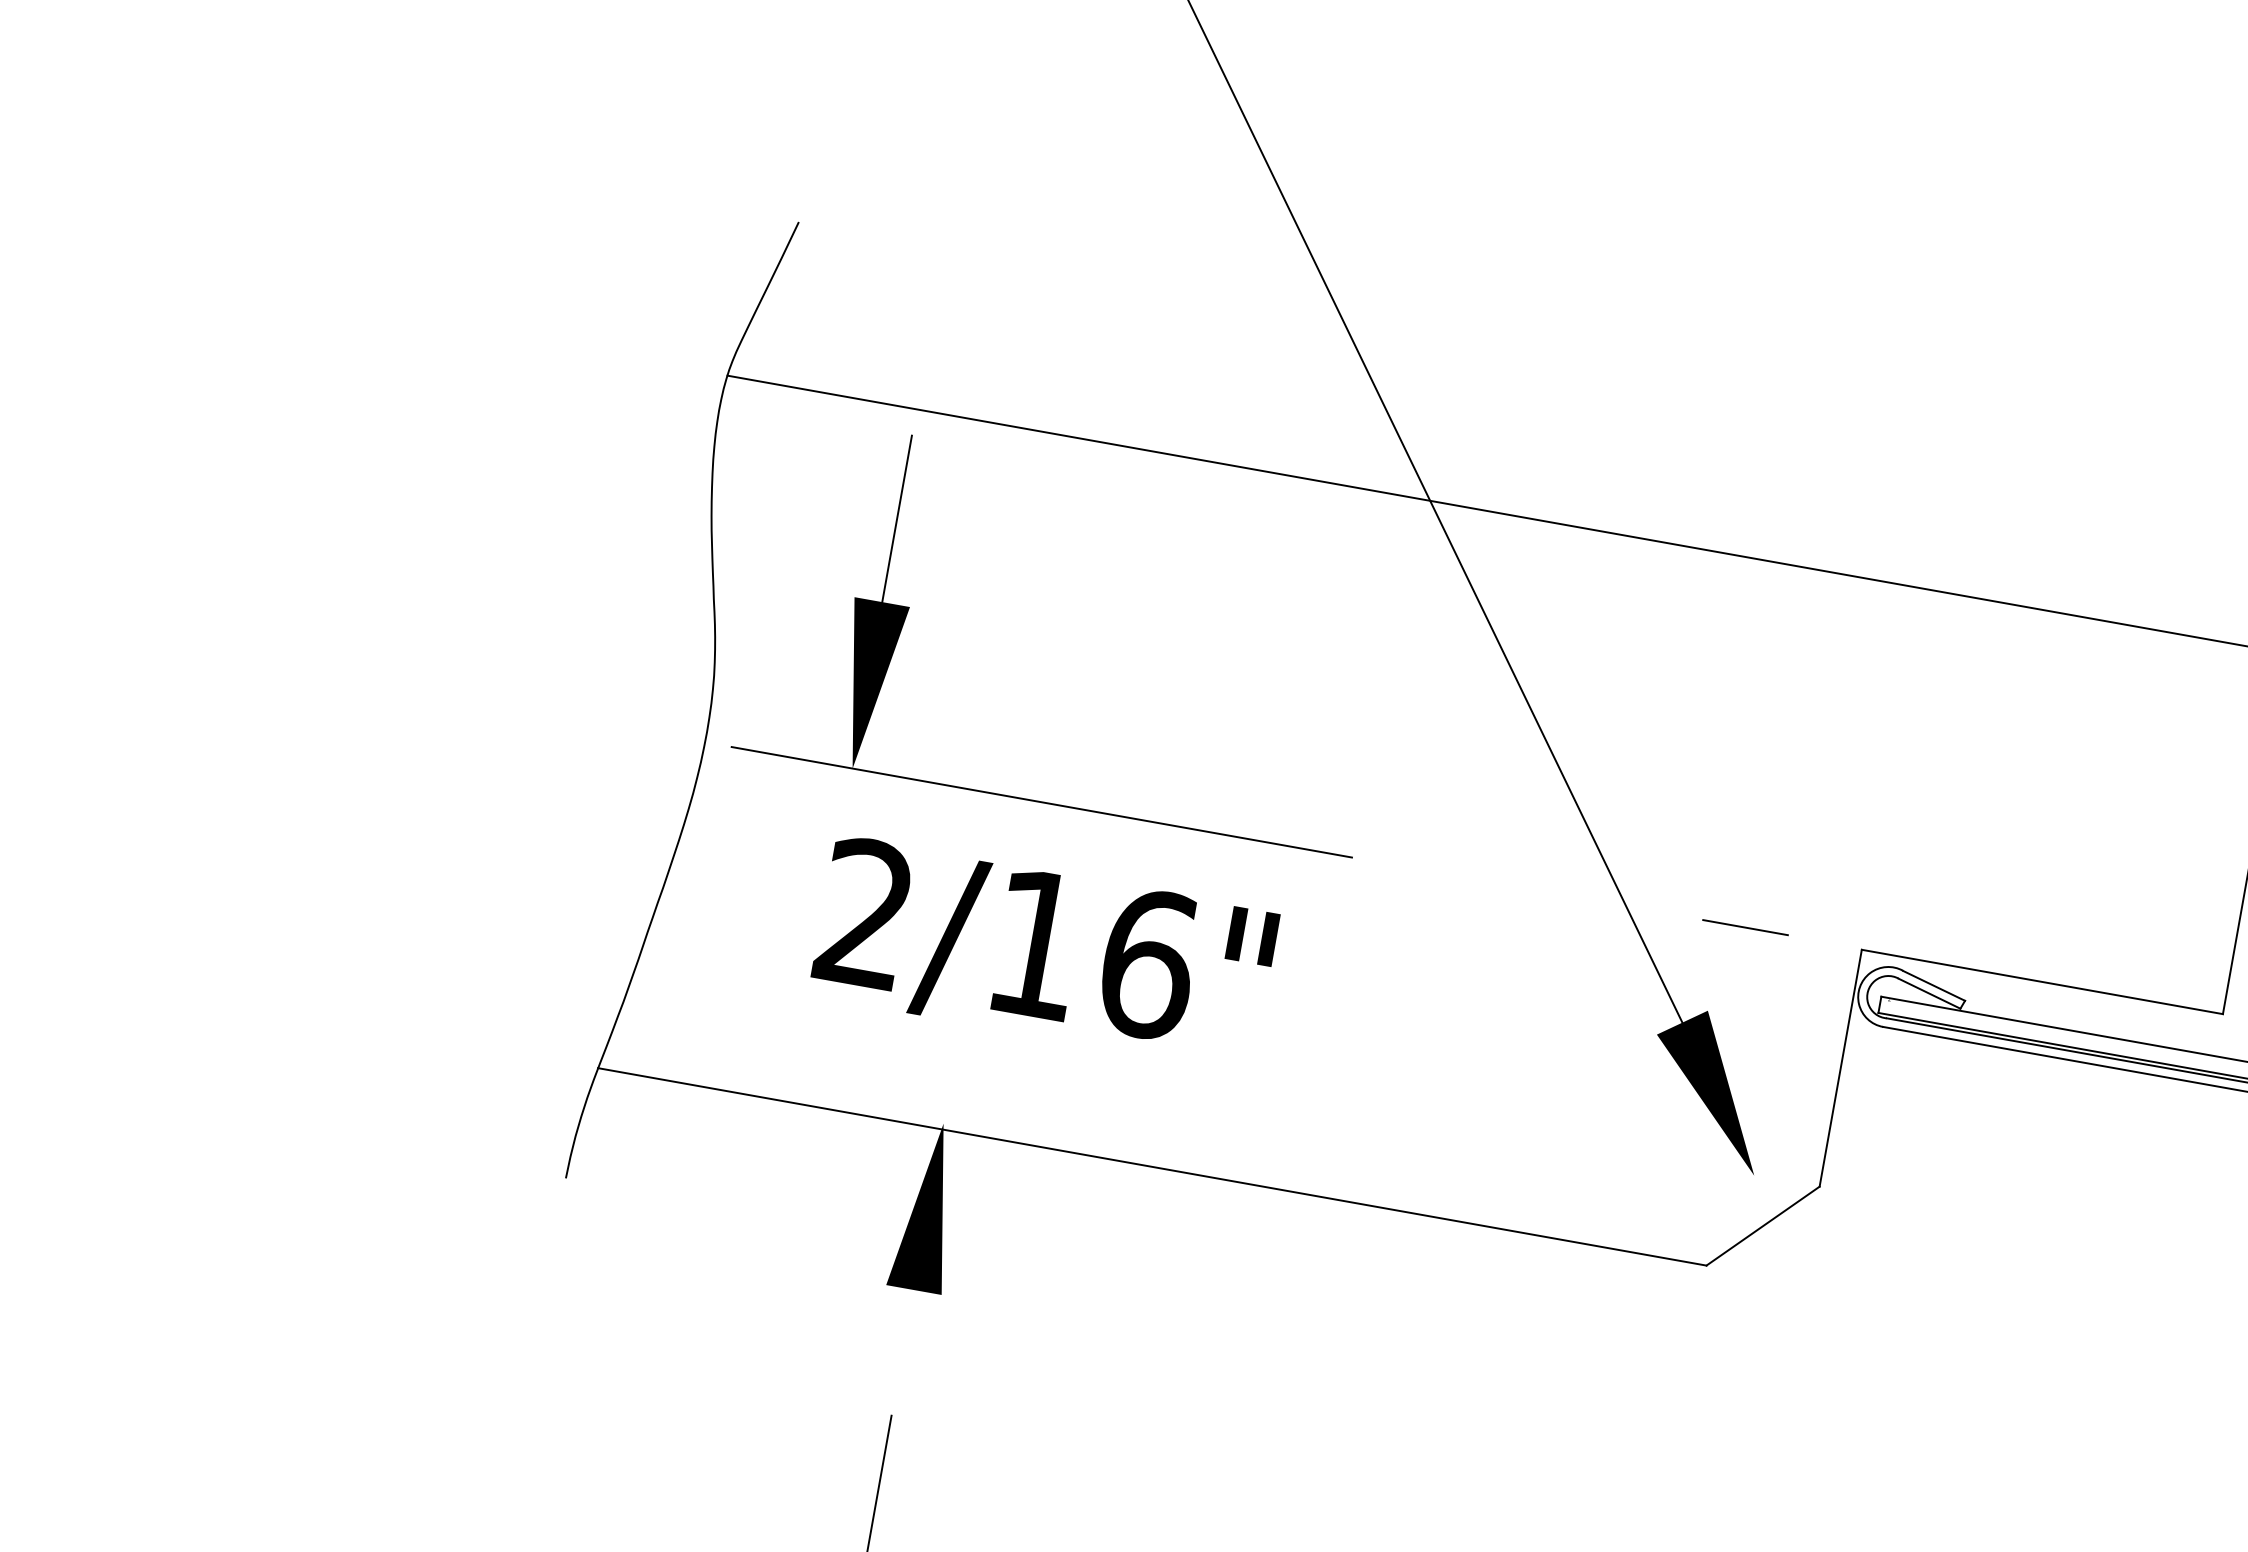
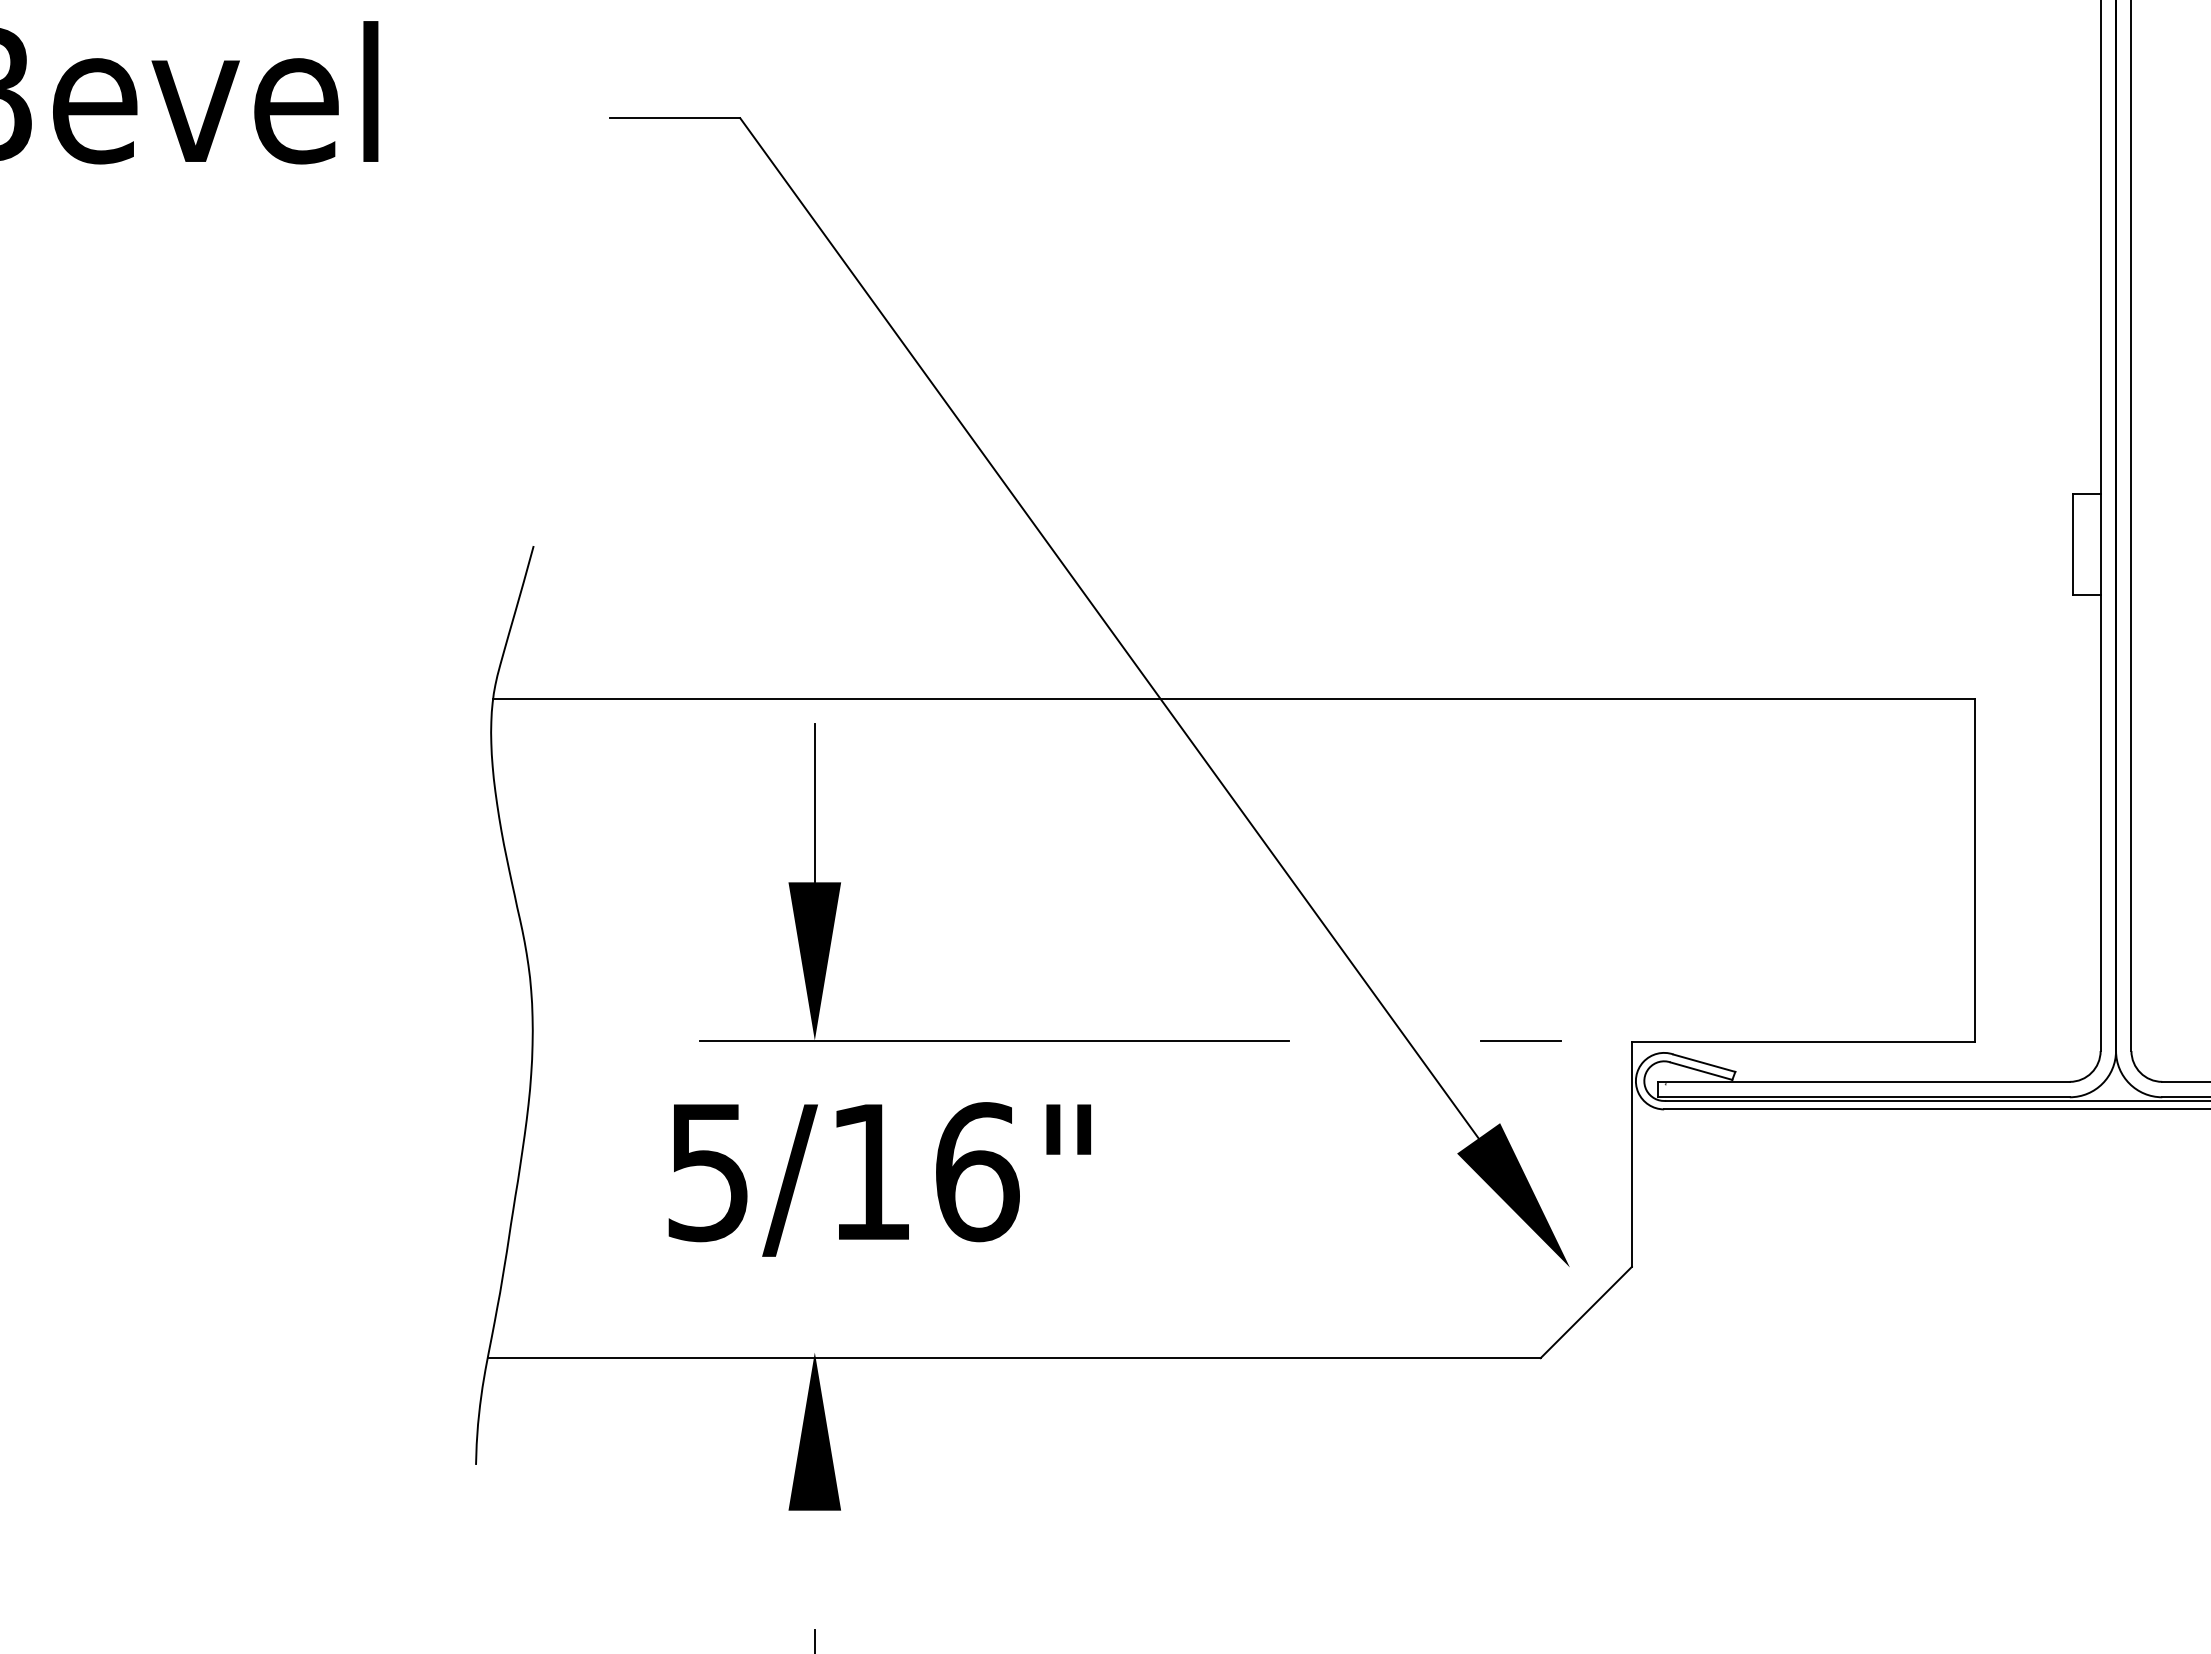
part: (909, 607) -> (840, 882), moved
text: (864, 913) -> (707, 1172), 2/16" -> 5/16"

